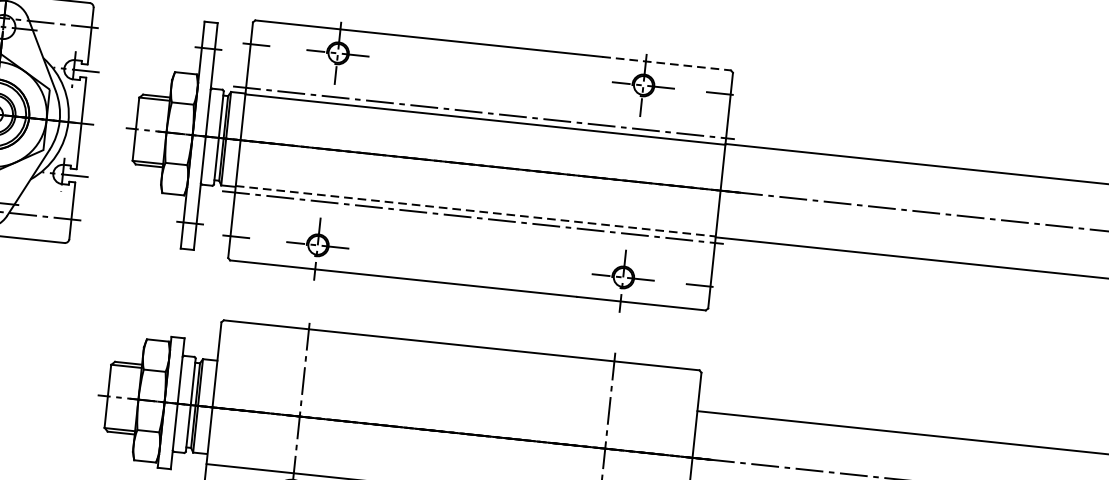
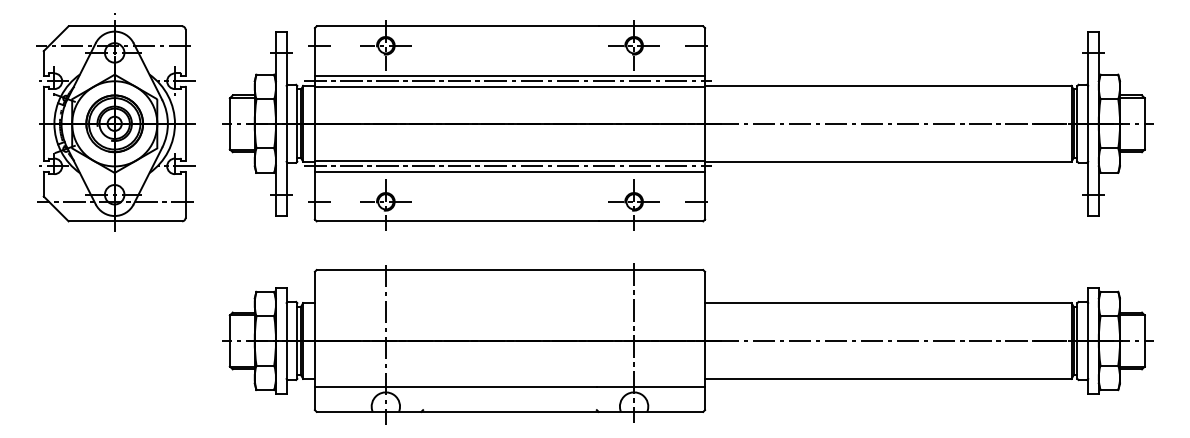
line: (667, 63) -> (651, 26), dashed -> solid
line: (486, 105) -> (509, 75), added
line: (476, 211) -> (510, 161), dashed -> solid
line: (473, 224) -> (509, 171), added

